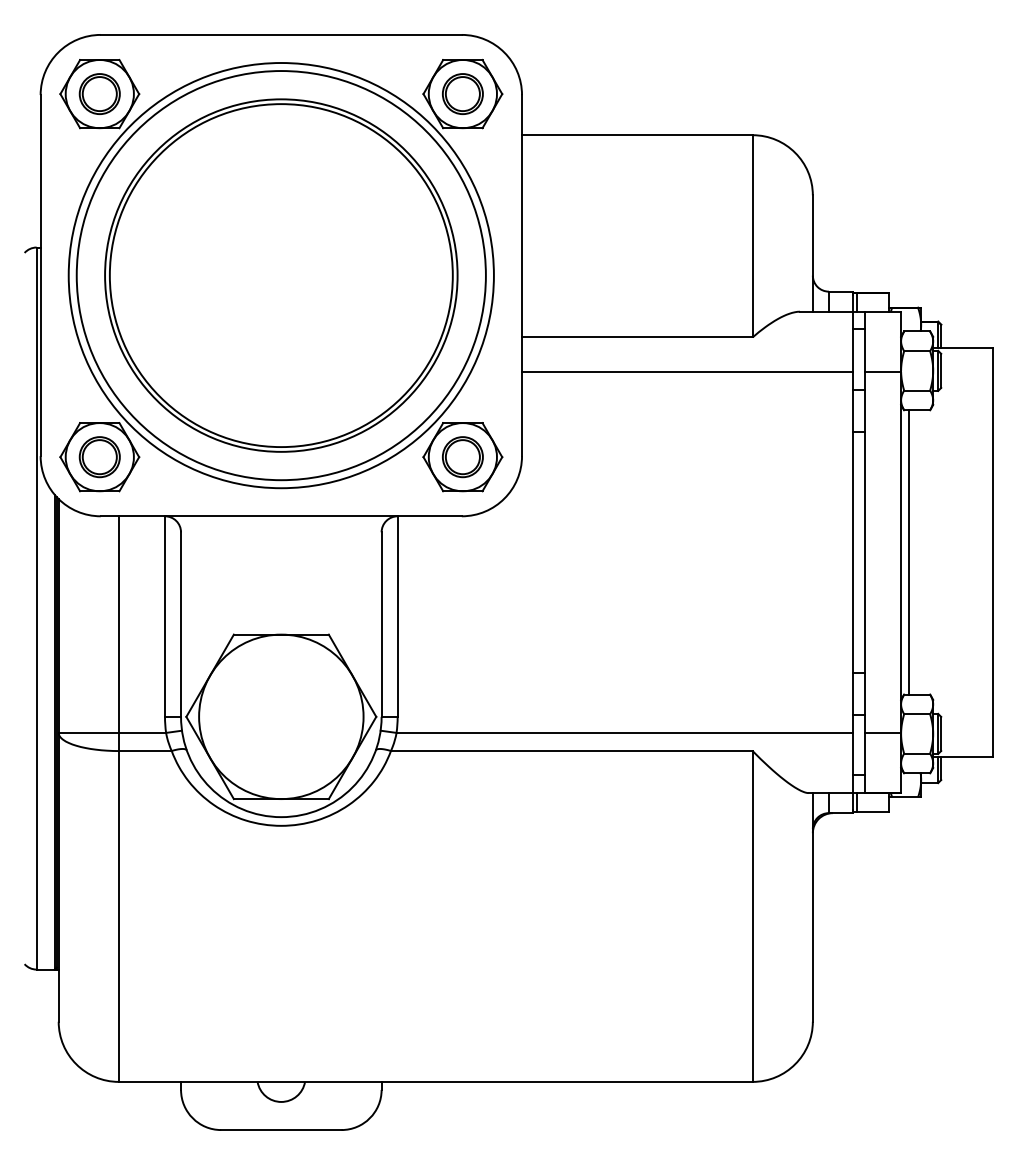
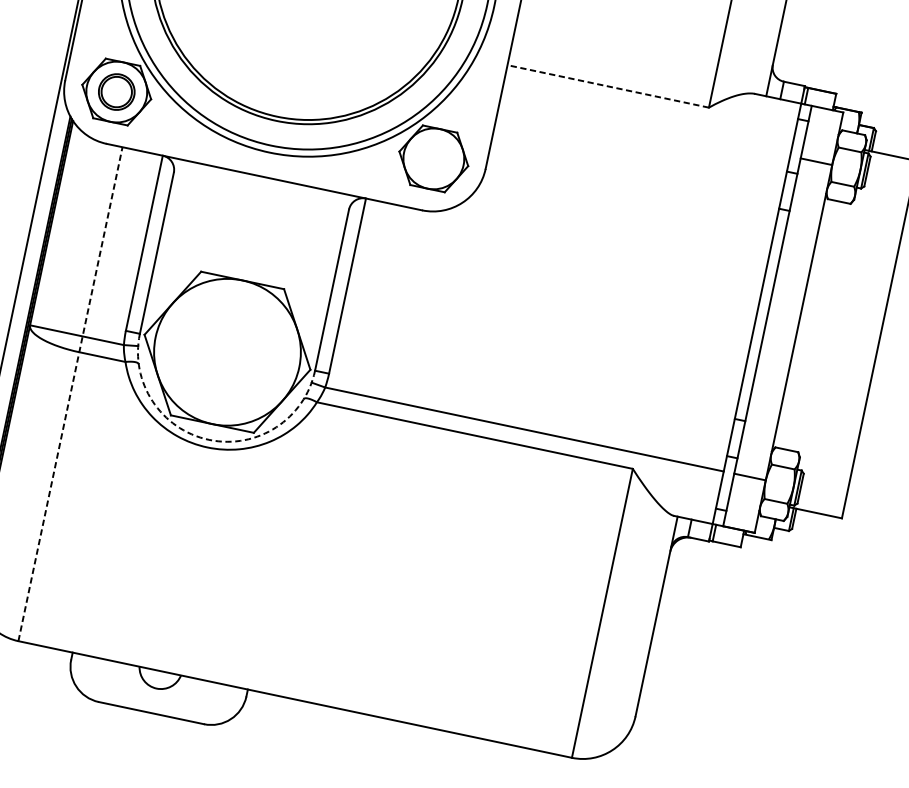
line: (636, 337) -> (607, 86), solid -> dashed
line: (687, 371) -> (645, 125), removed
part: (462, 457) -> (433, 159), removed
line: (909, 552) -> (806, 324), removed
line: (118, 799) -> (70, 394), solid -> dashed
arc: (281, 817) -> (209, 440), solid -> dashed

